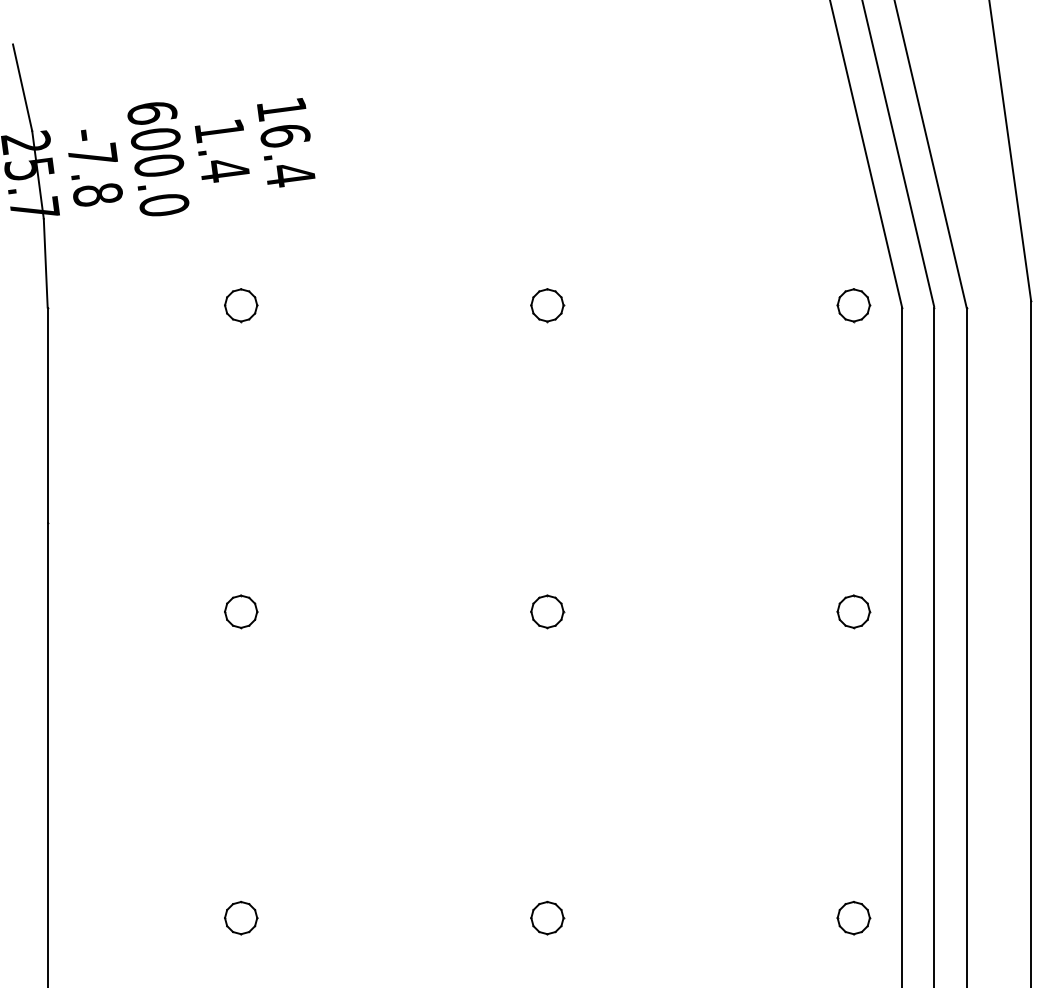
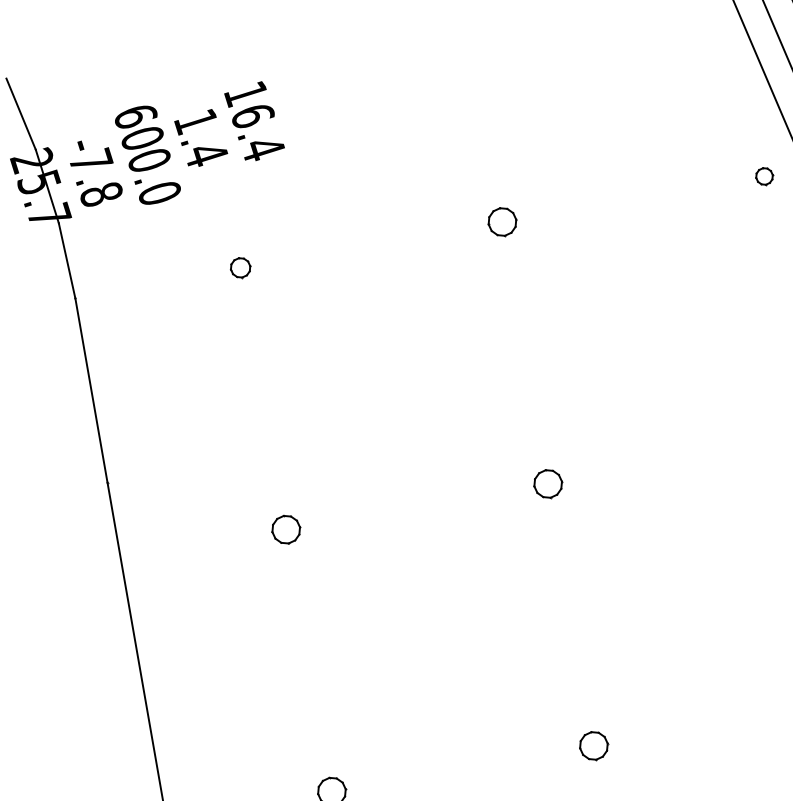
part: (241, 305) -> (240, 267), size x0.7
part: (853, 305) -> (764, 176), size x0.6

